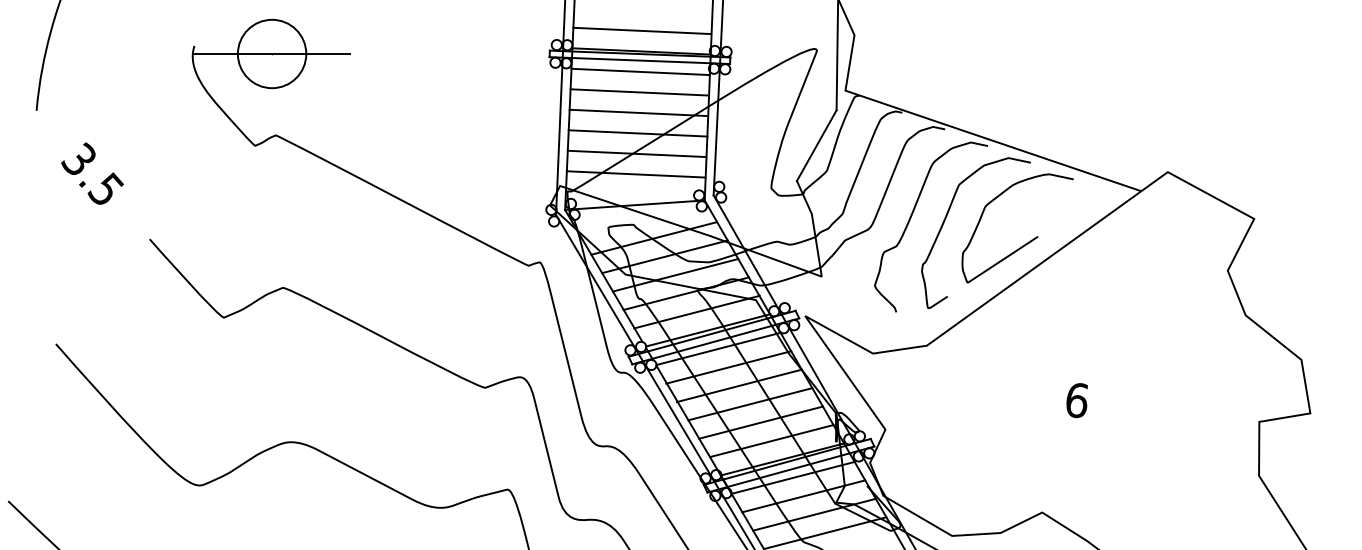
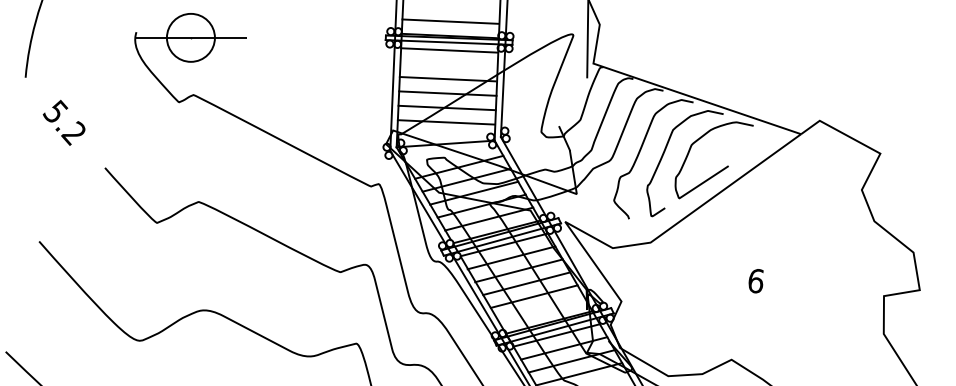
line: (638, 92) -> (448, 64), removed
line: (816, 145) -> (573, 102), removed
text: (92, 175) -> (64, 123), 3.5 -> 5.2
line: (771, 441) -> (541, 309), removed

